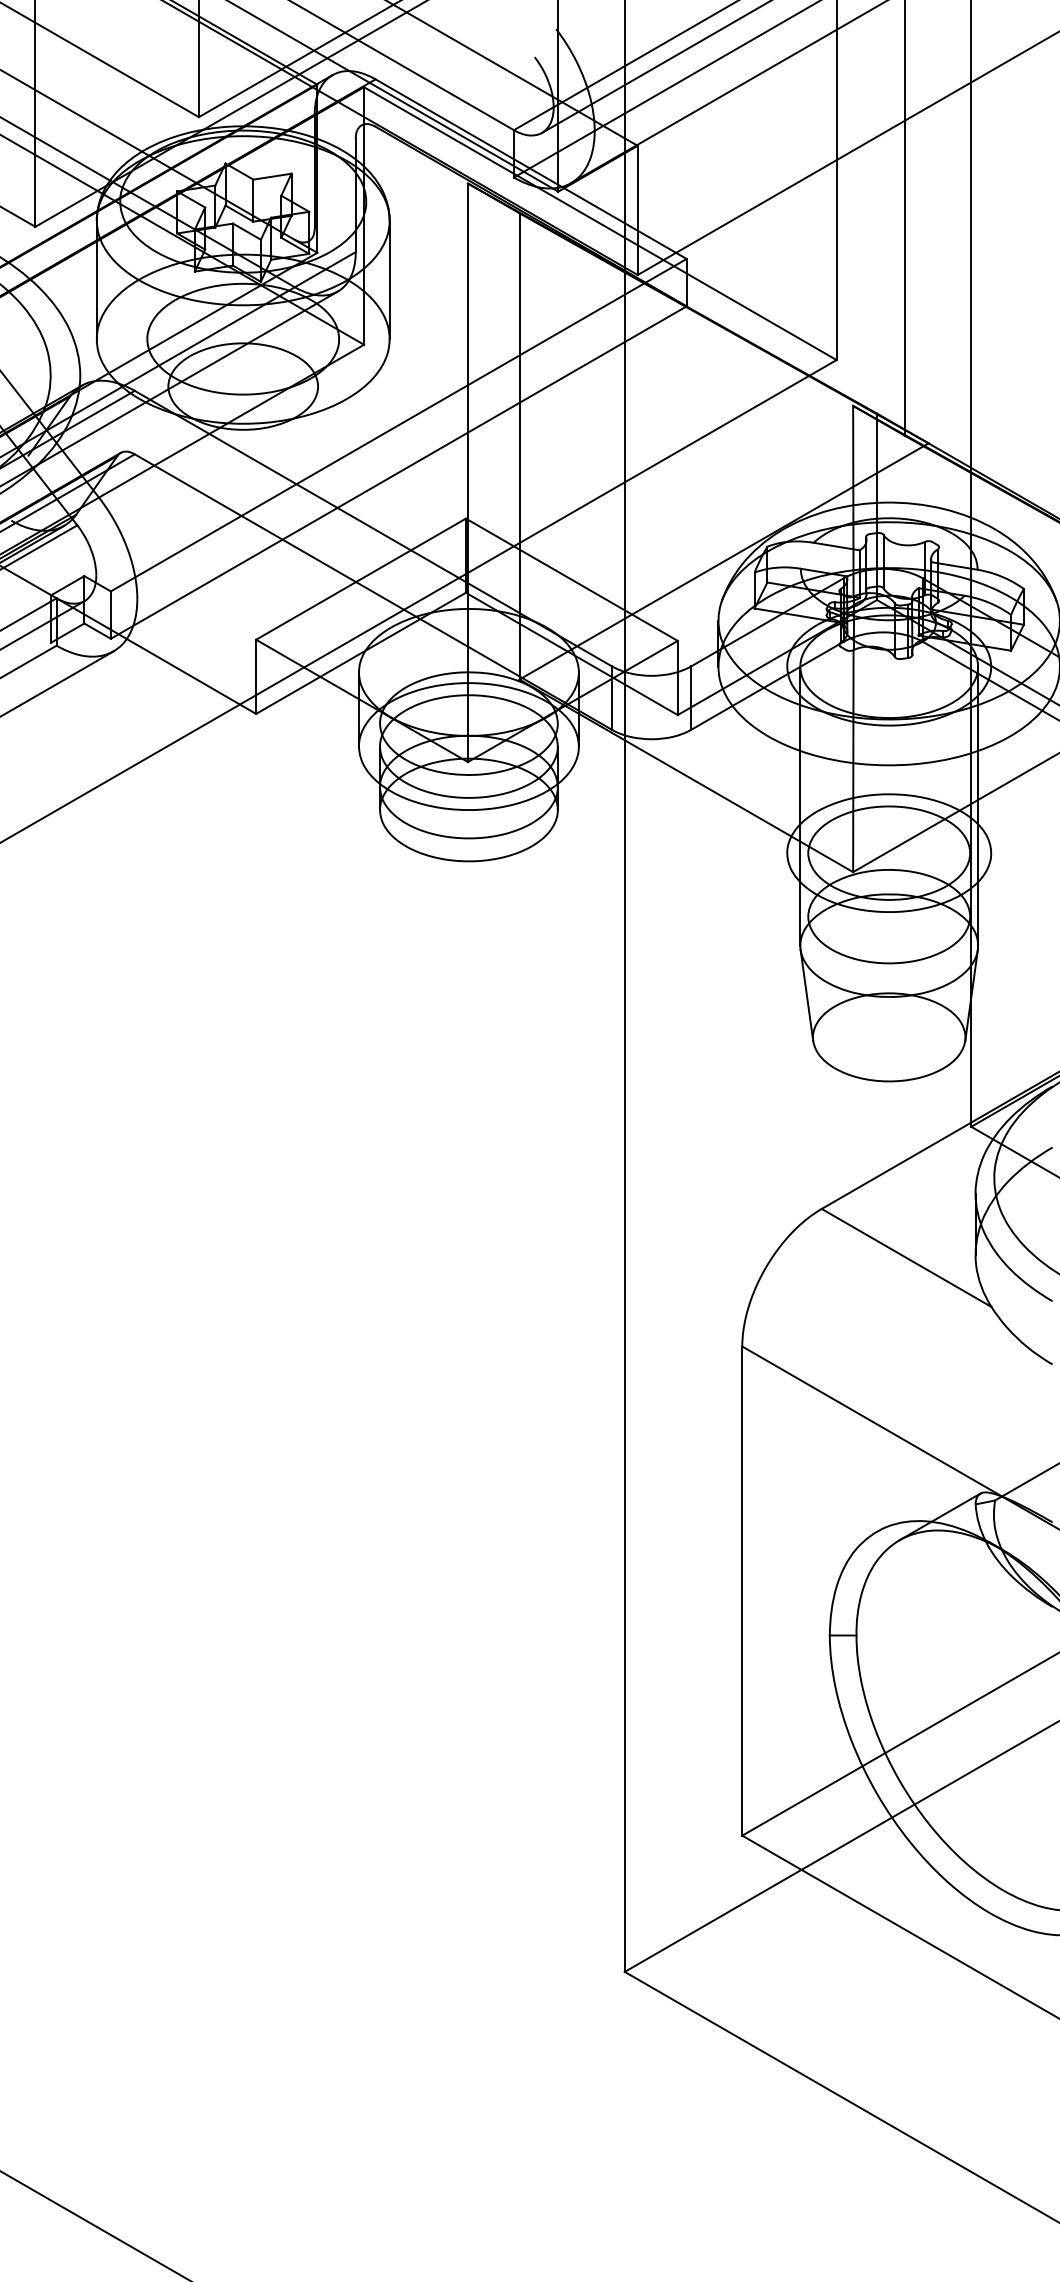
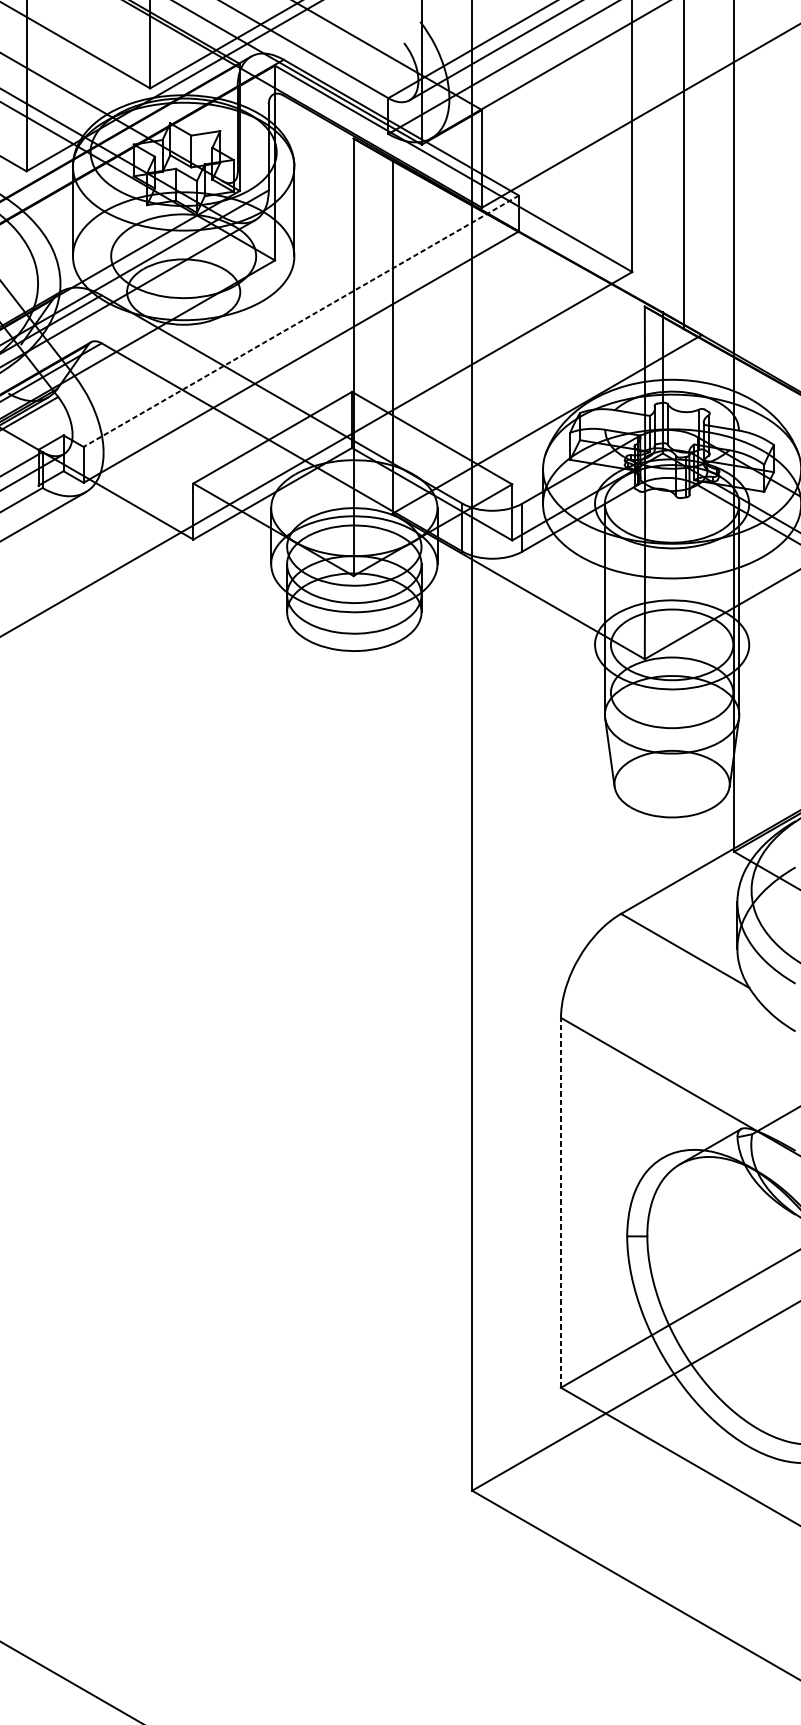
line: (398, 425) -> (301, 321), solid -> dashed
line: (742, 1591) -> (561, 1203), solid -> dashed

